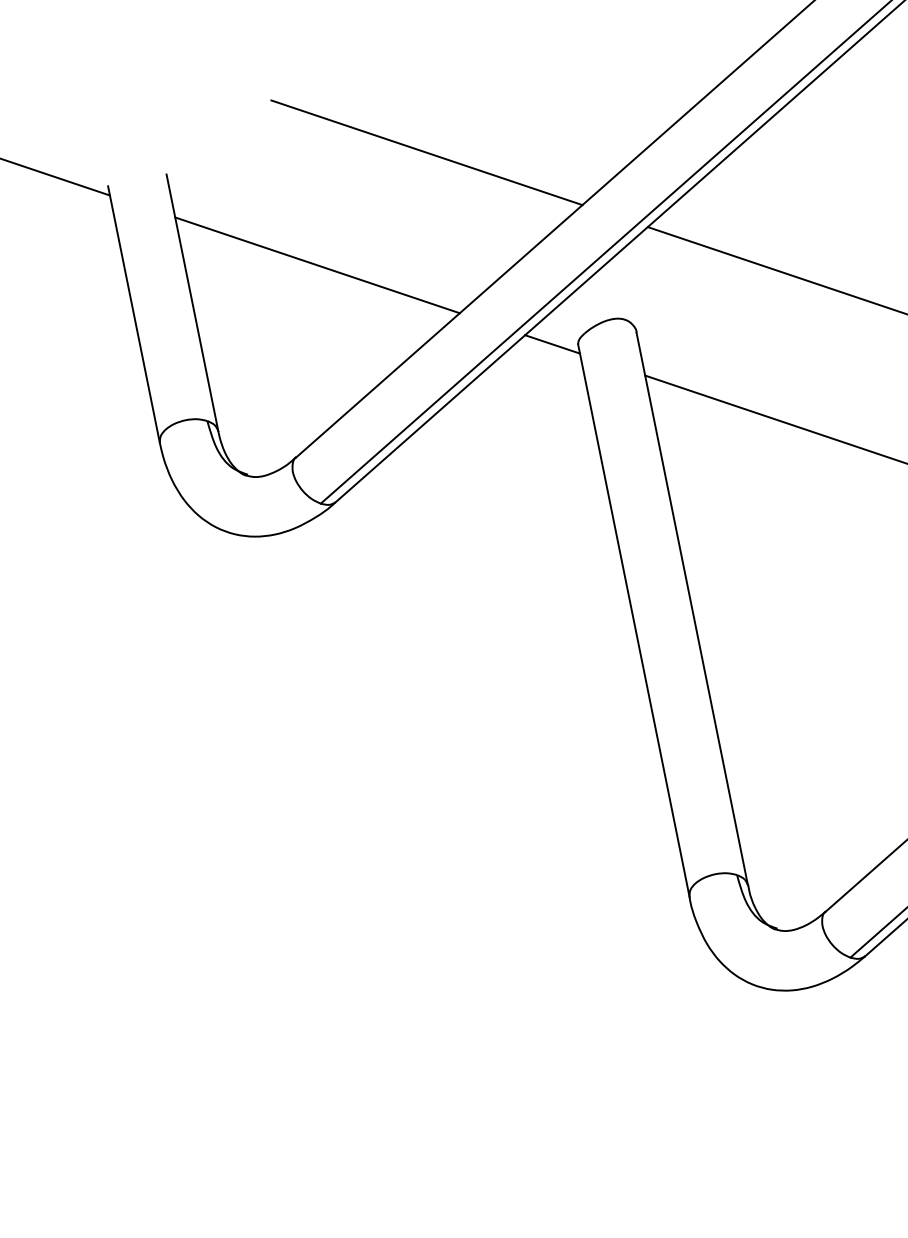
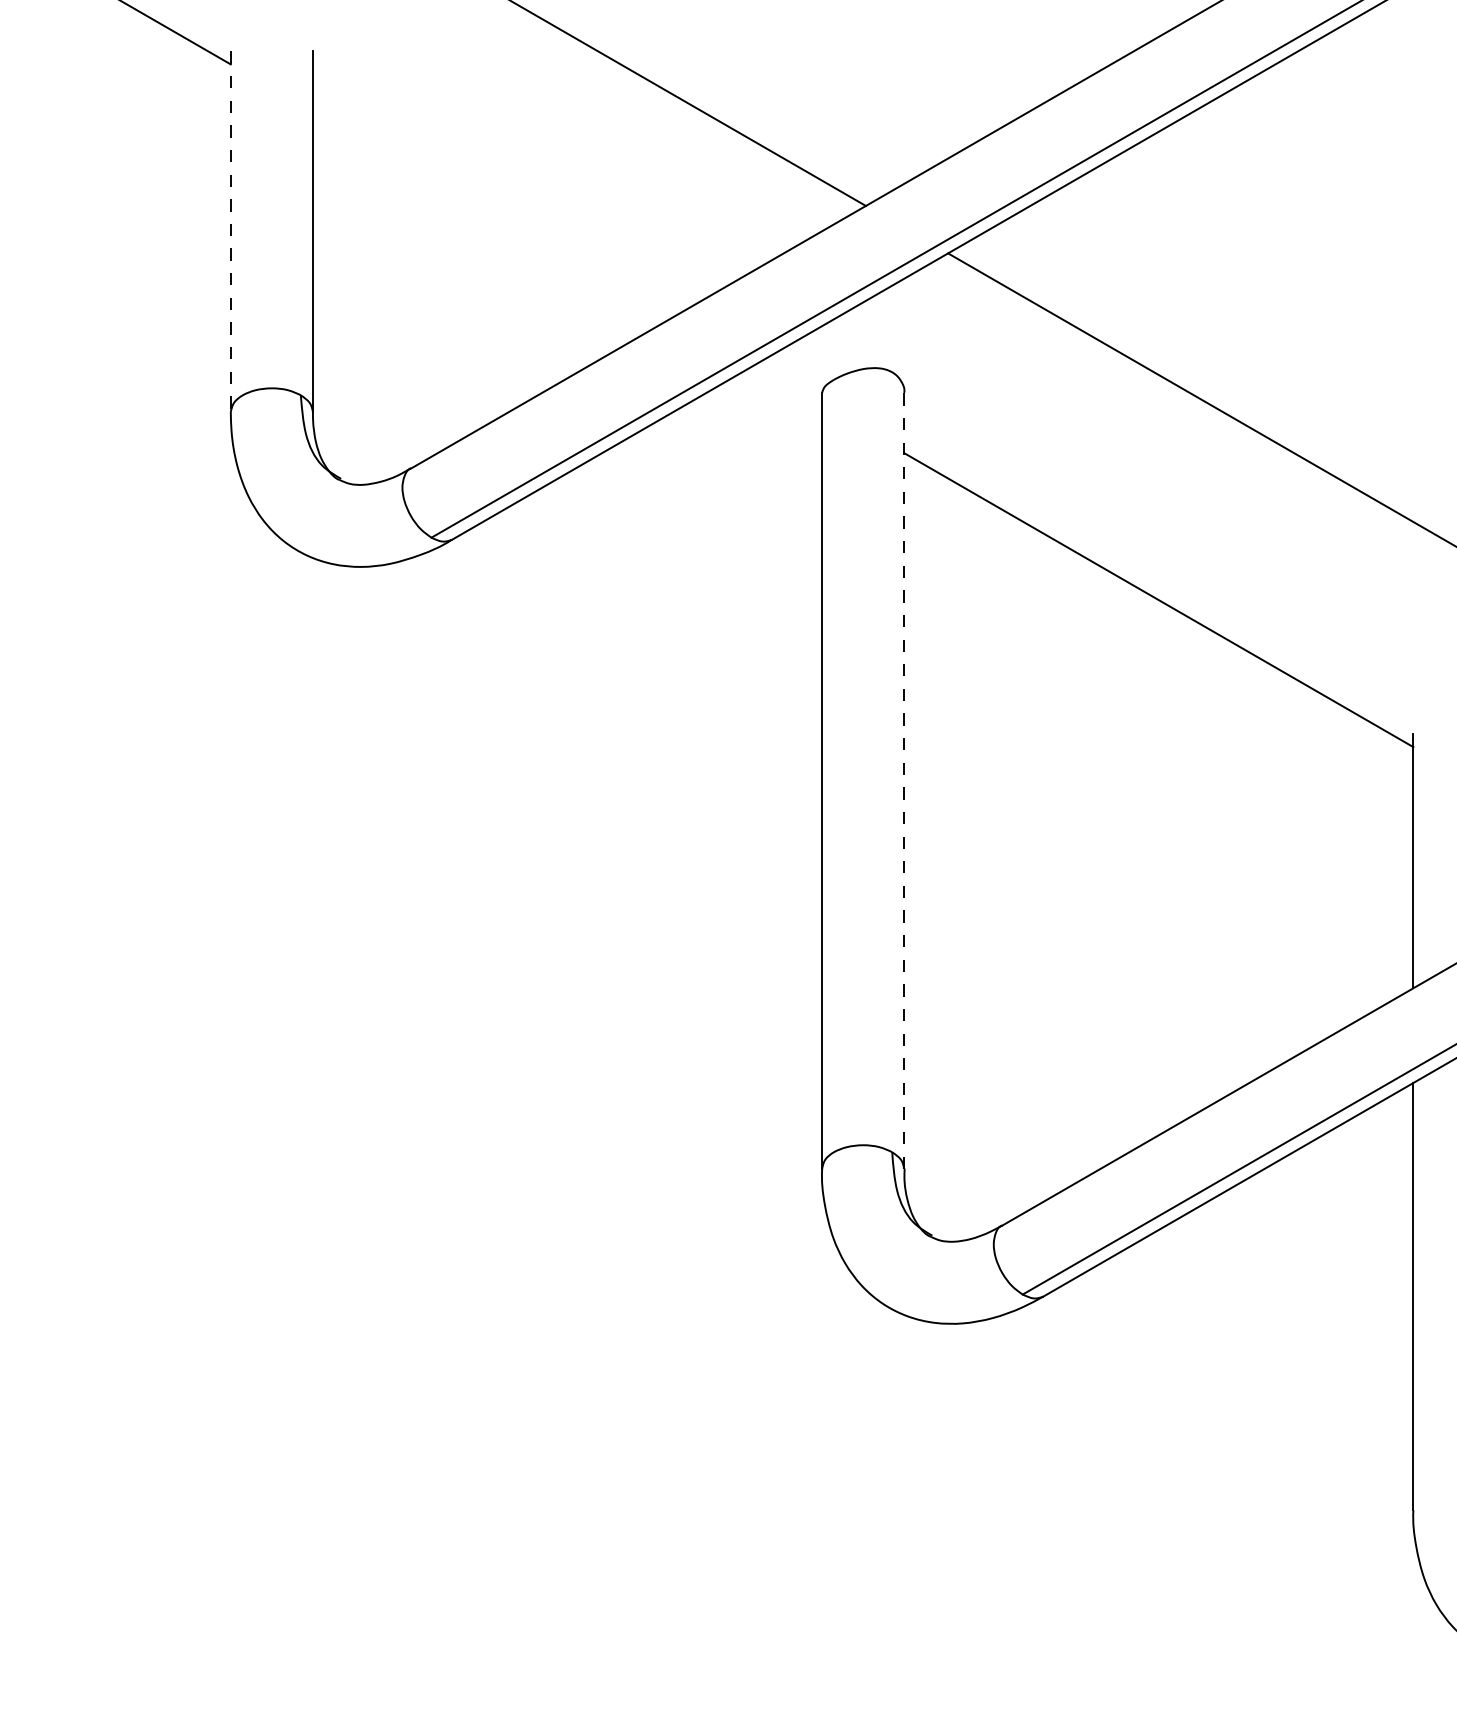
line: (317, 264) -> (491, 214), removed
line: (133, 315) -> (230, 232), solid -> dashed
line: (552, 344) -> (787, 385), removed
line: (692, 608) -> (904, 780), solid -> dashed

